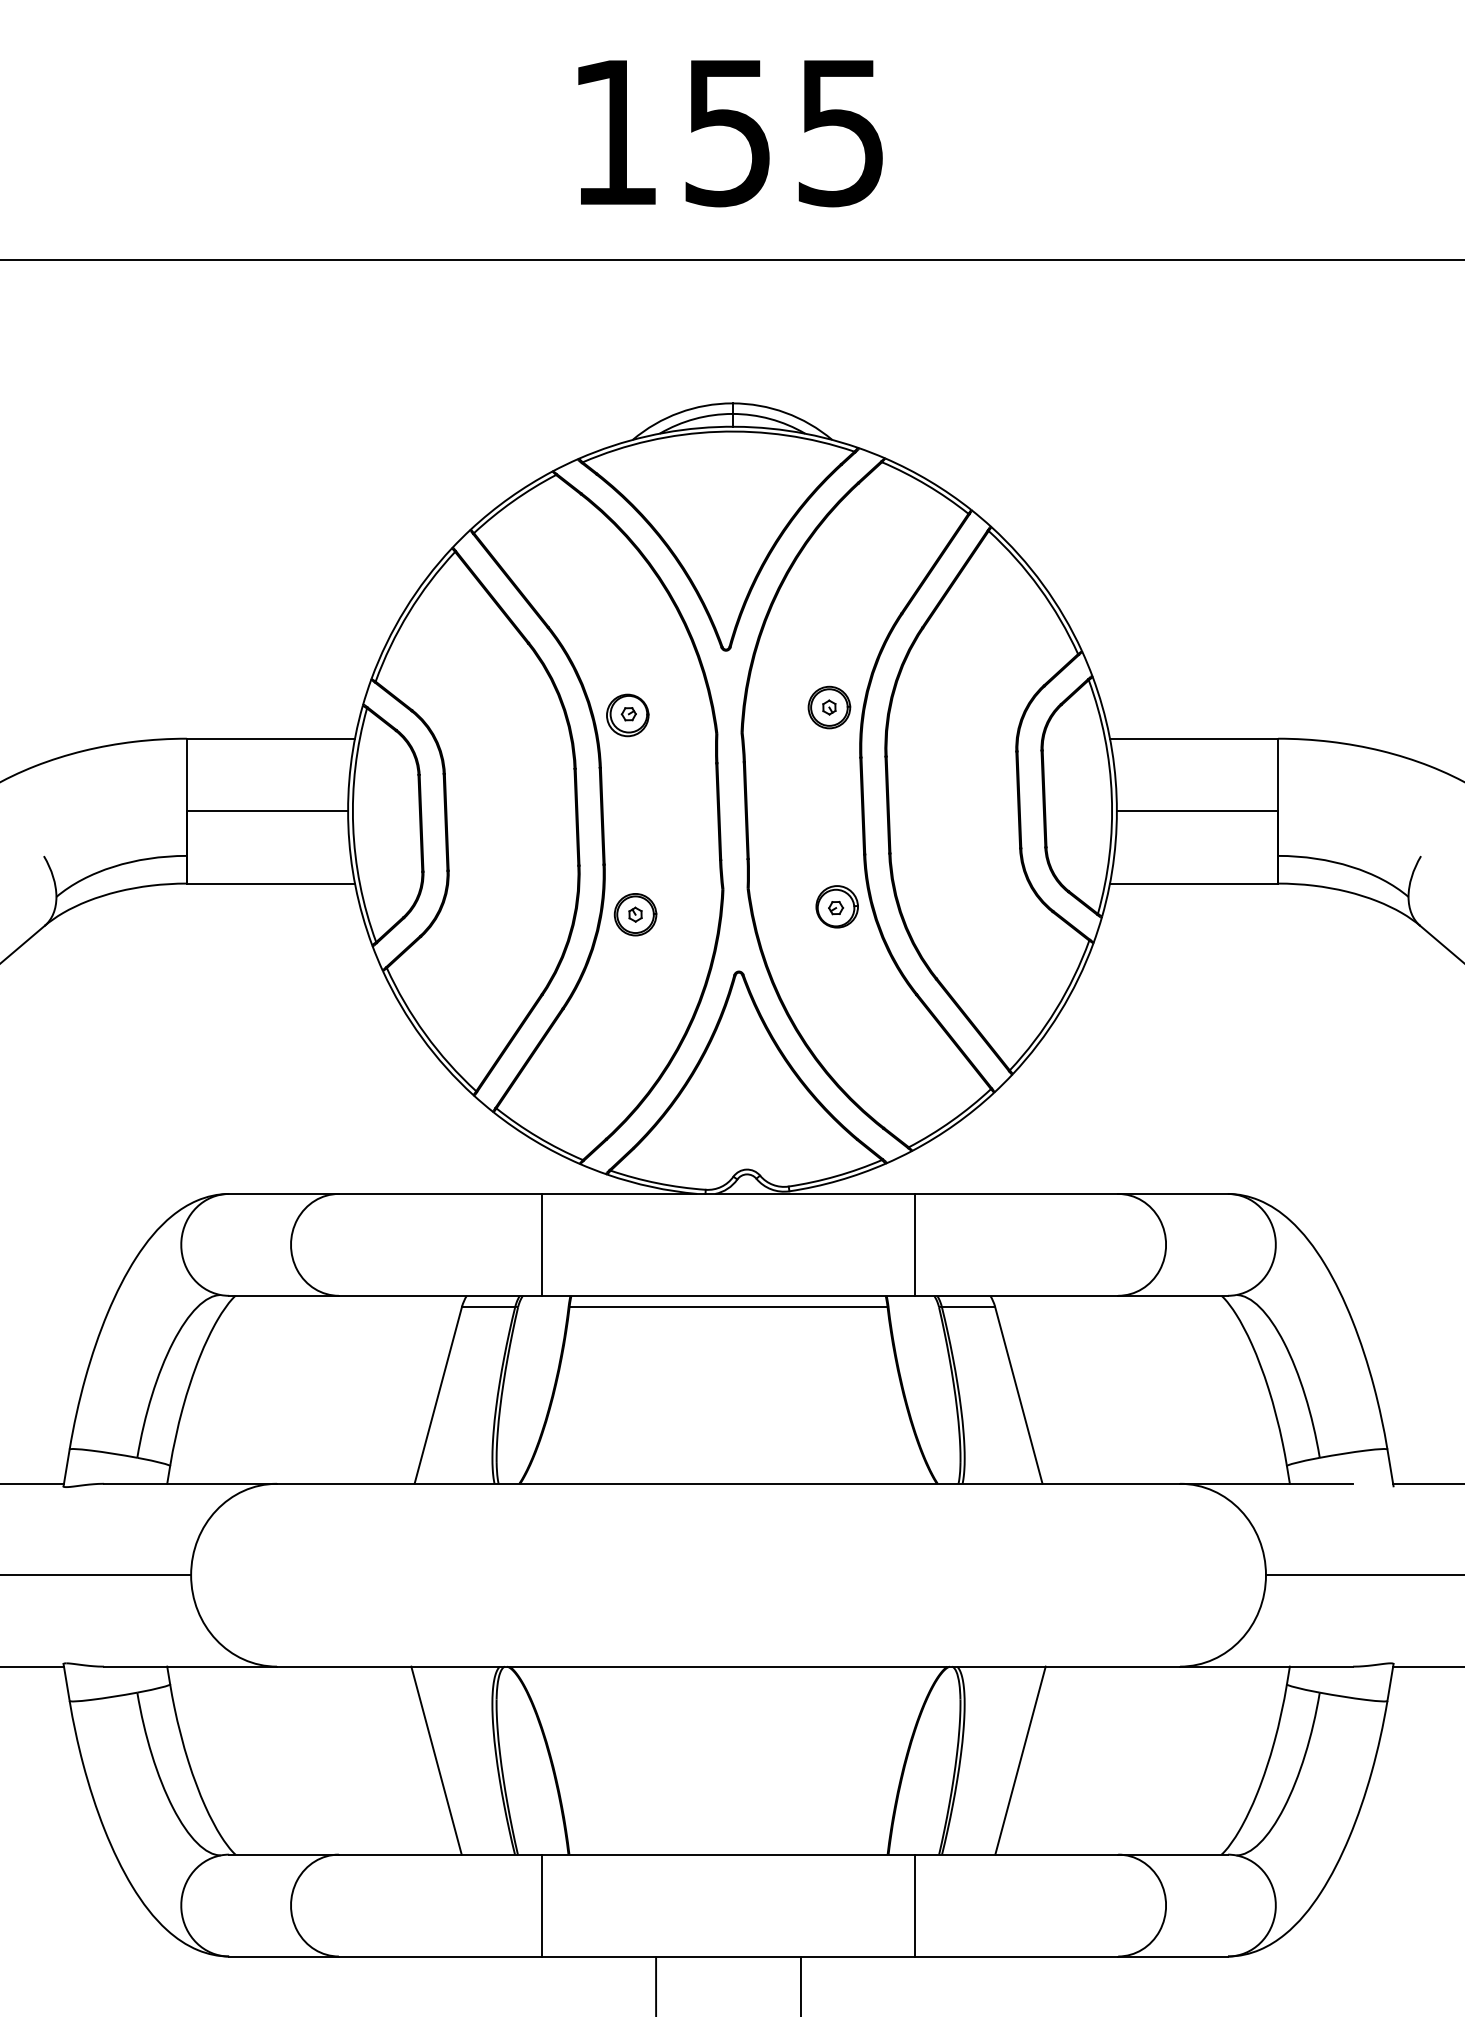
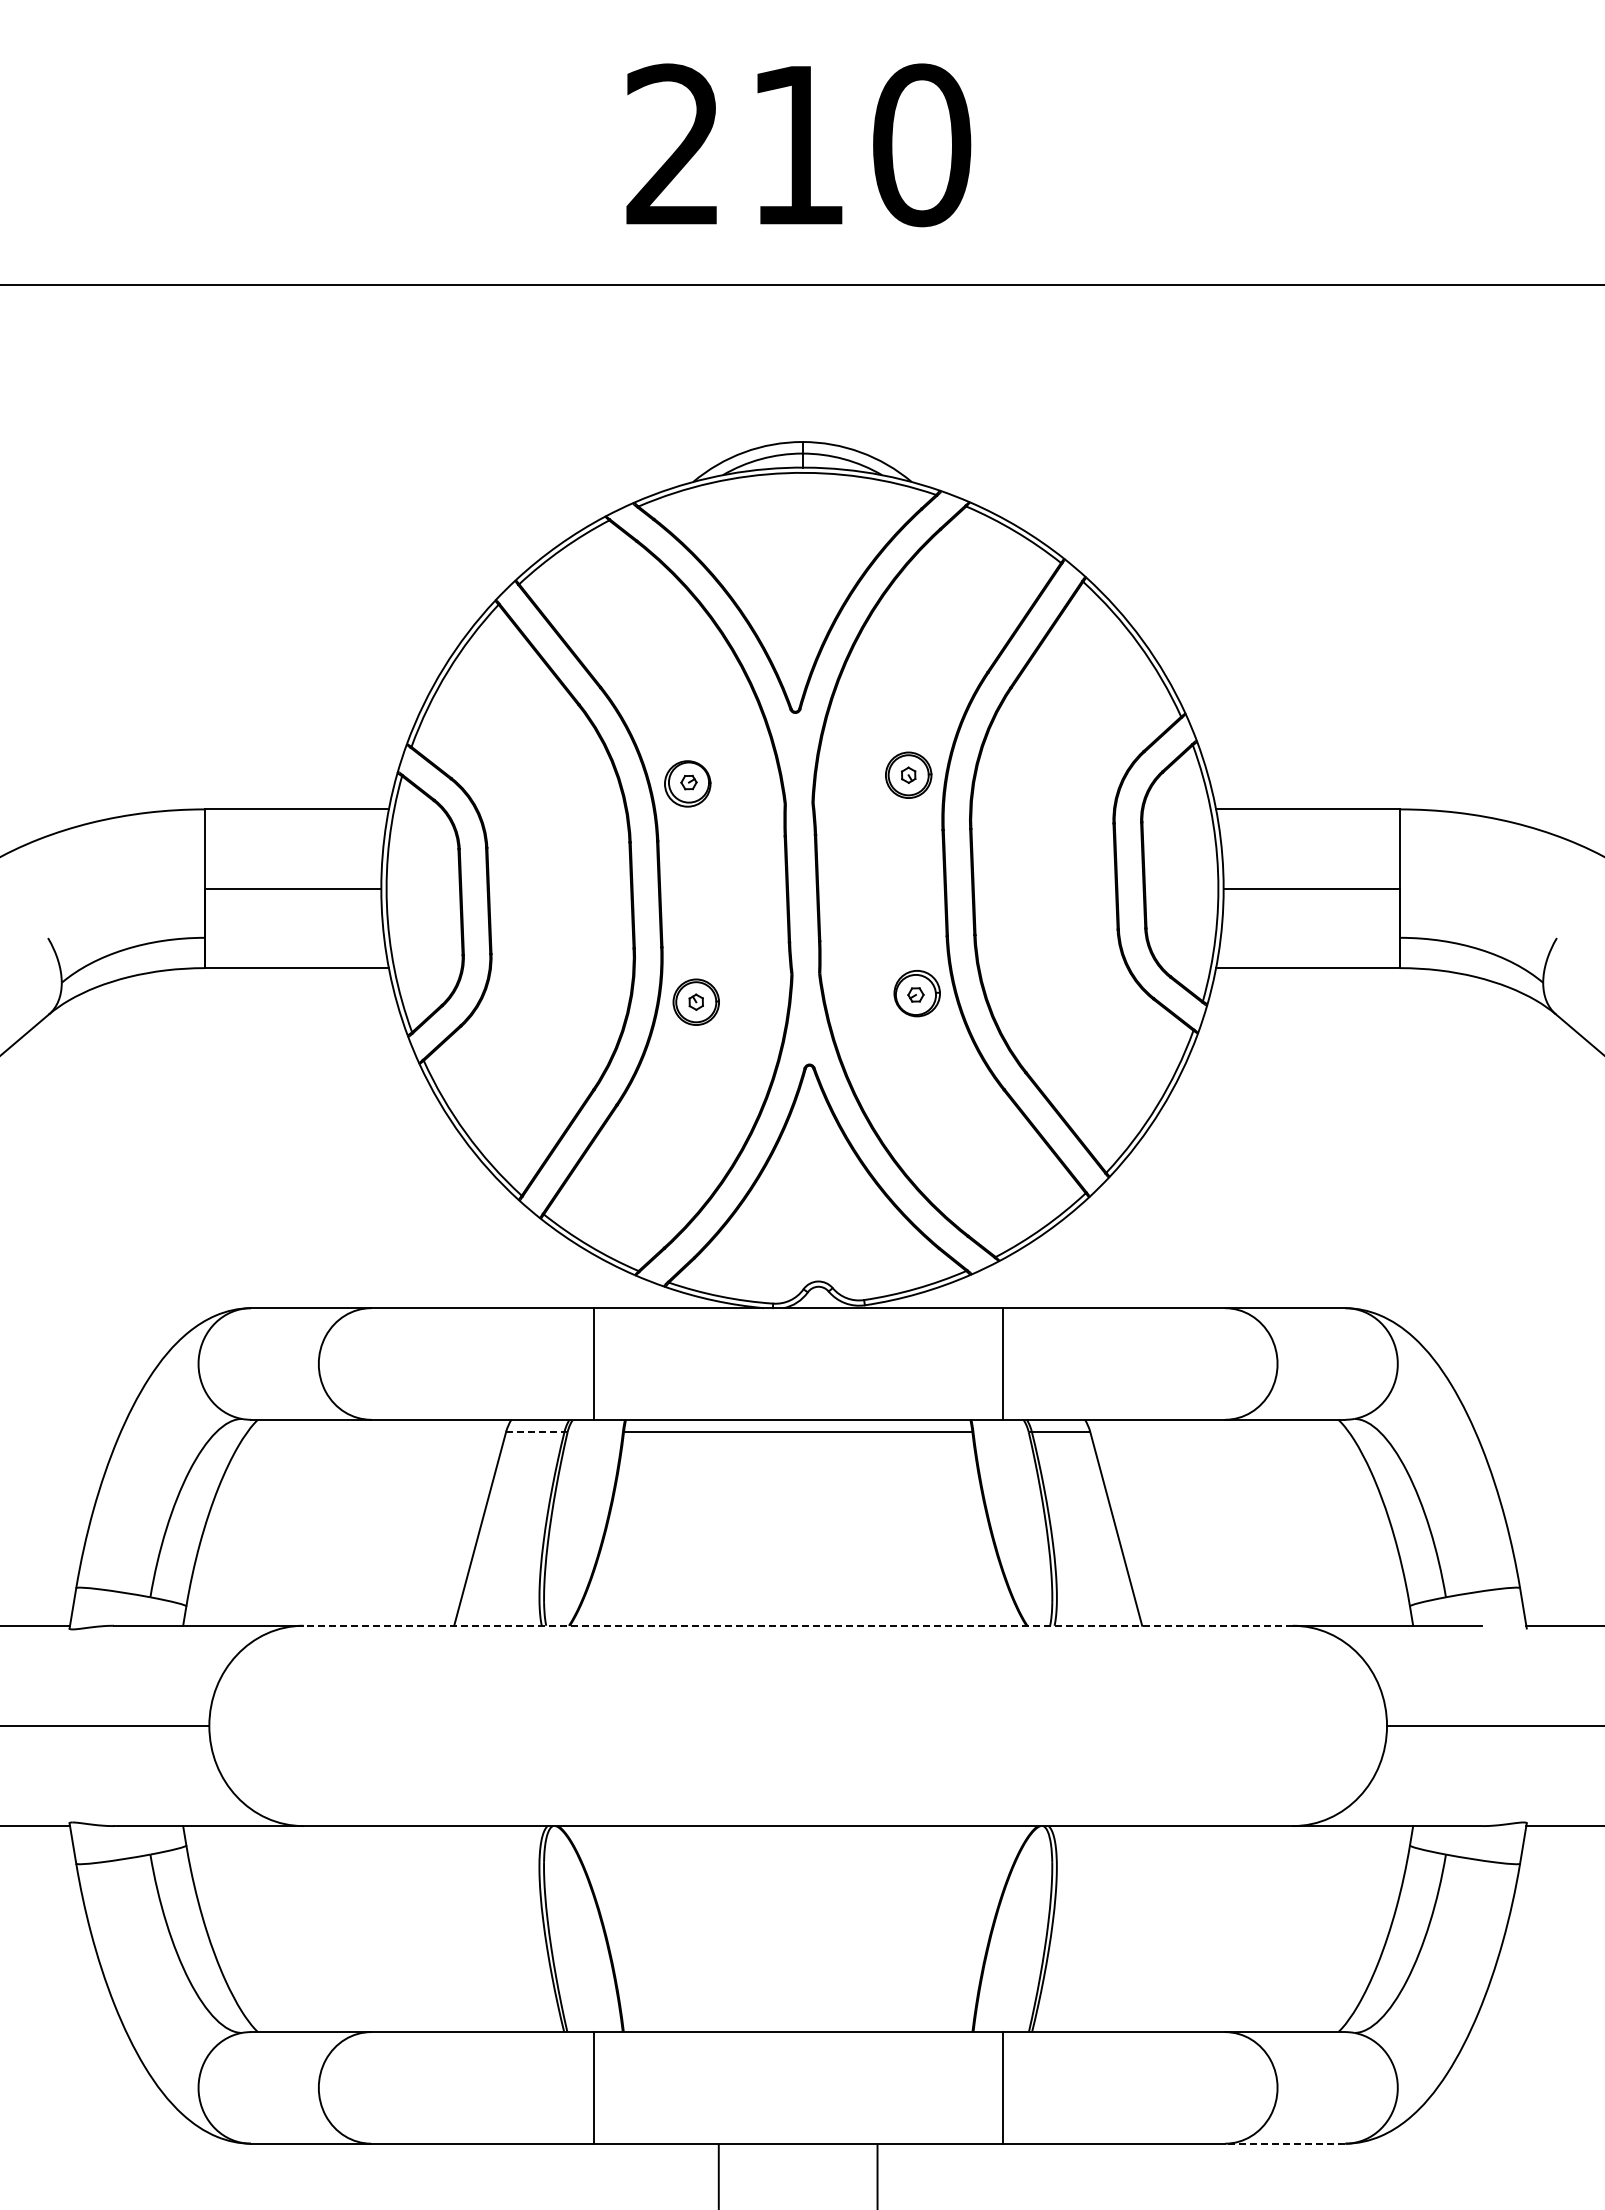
text: (728, 132) -> (798, 145), 155 -> 210
line: (488, 1306) -> (535, 1431), solid -> dashed
line: (728, 1483) -> (798, 1625), solid -> dashed
line: (435, 1761) -> (477, 1929), removed
line: (1020, 1761) -> (1117, 1929), removed
line: (1172, 1956) -> (1284, 2143), solid -> dashed

